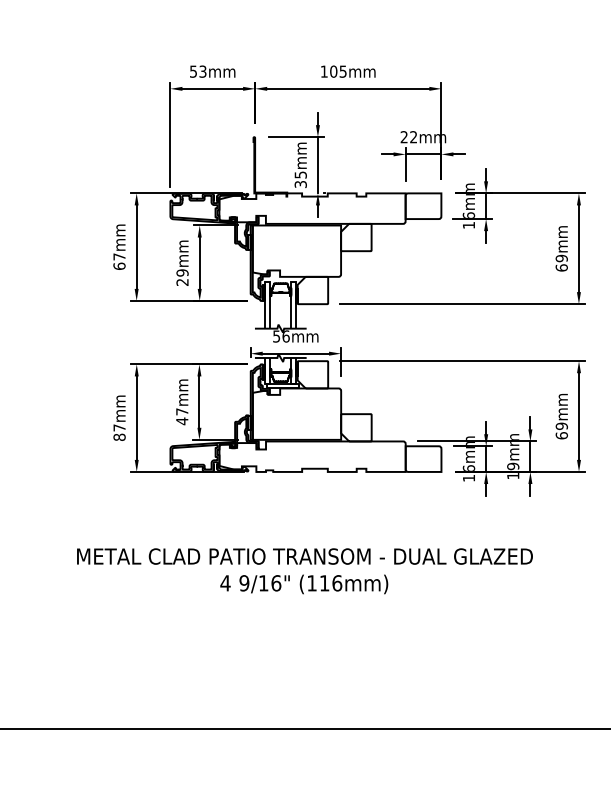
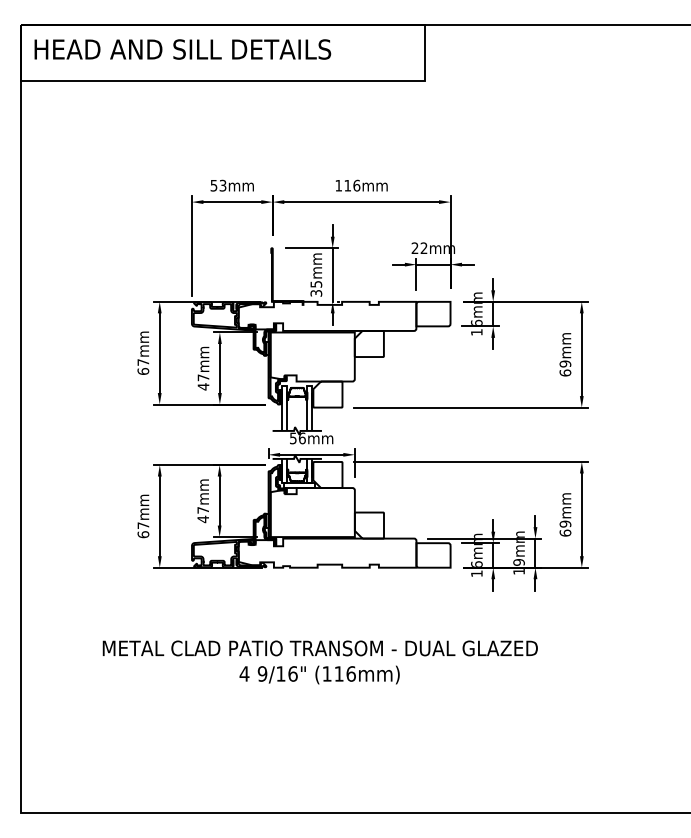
text: (338, 71) -> (352, 185), 105mm -> 116mm
text: (182, 277) -> (203, 382), 29mm -> 47mm
text: (119, 437) -> (143, 534), 87mm -> 67mm

